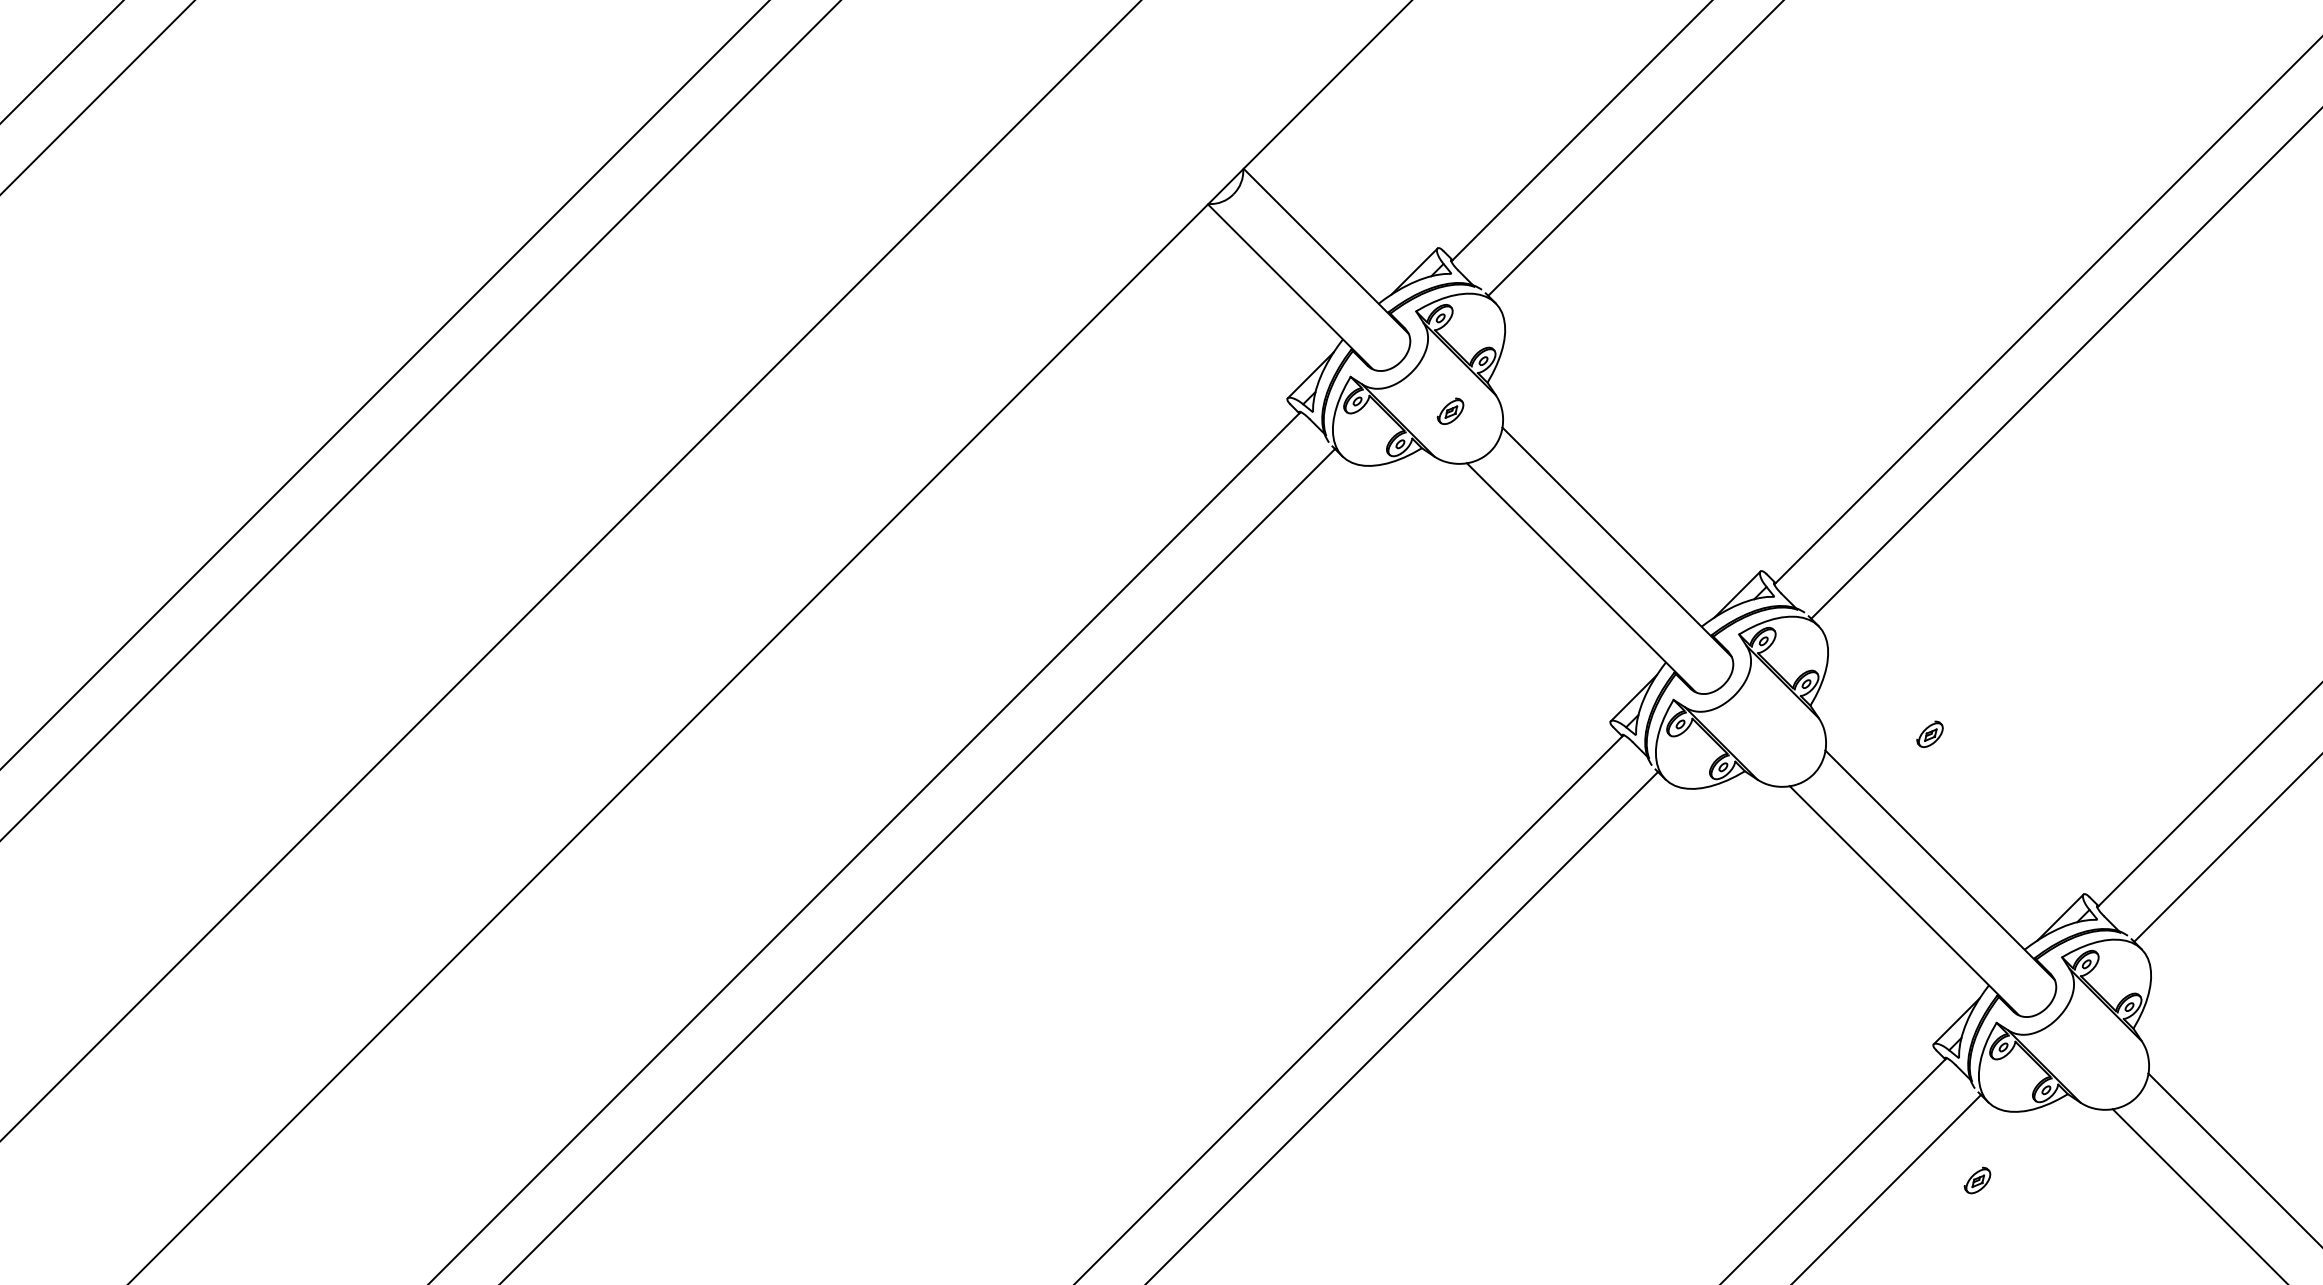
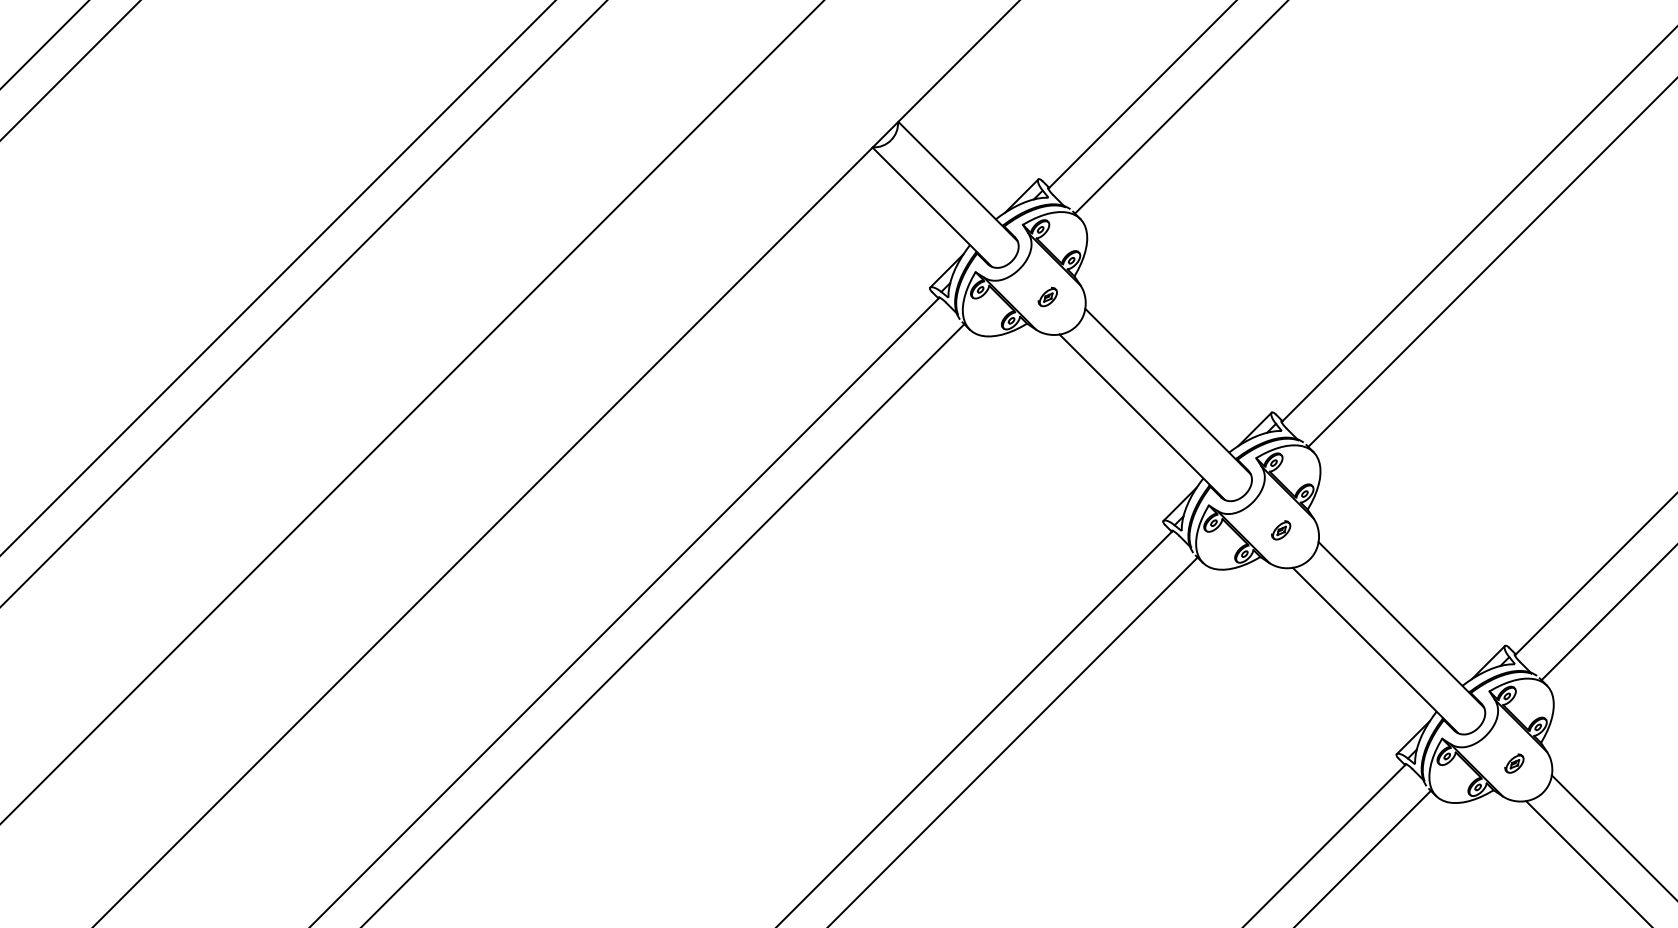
part: (1930, 734) -> (1281, 530), moved
part: (1977, 1180) -> (1514, 763), moved

